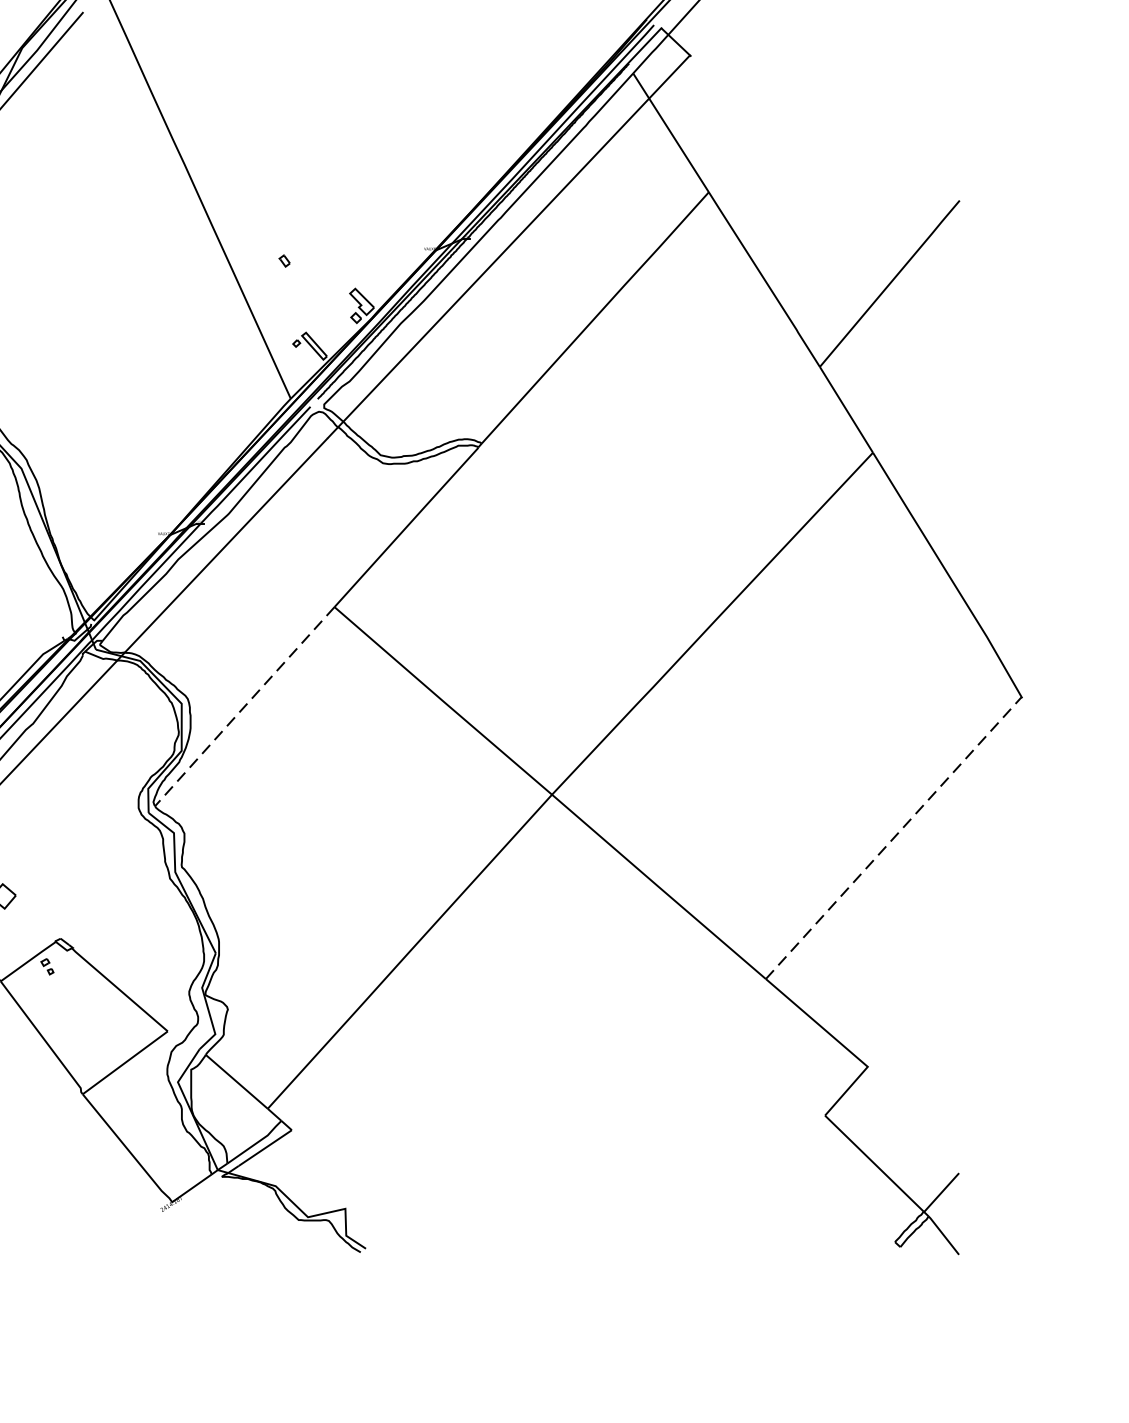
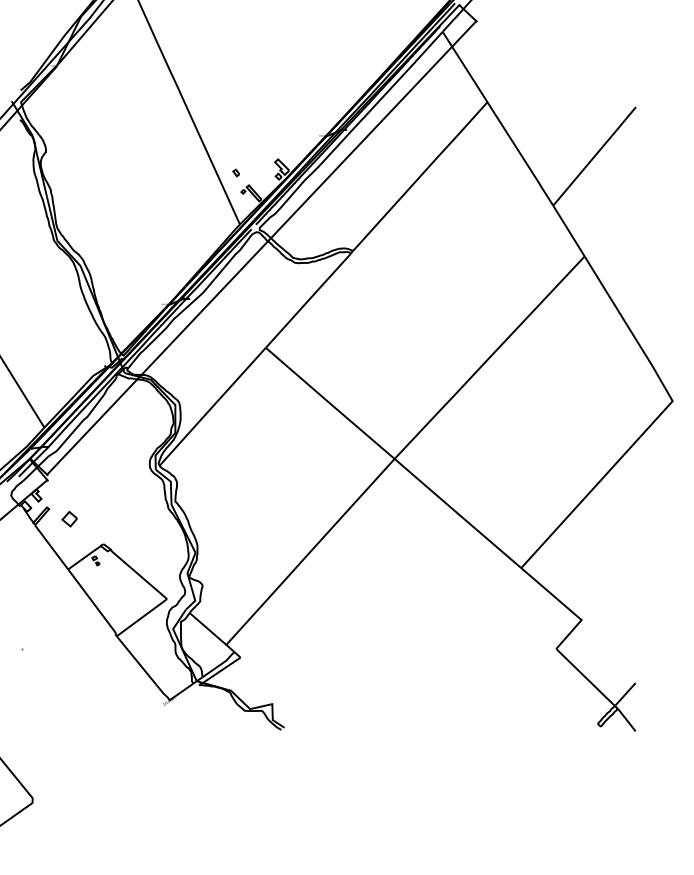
part: (283, 260) -> (235, 172), moved
line: (244, 707) -> (212, 407), dashed -> solid
line: (892, 837) -> (596, 484), dashed -> solid

